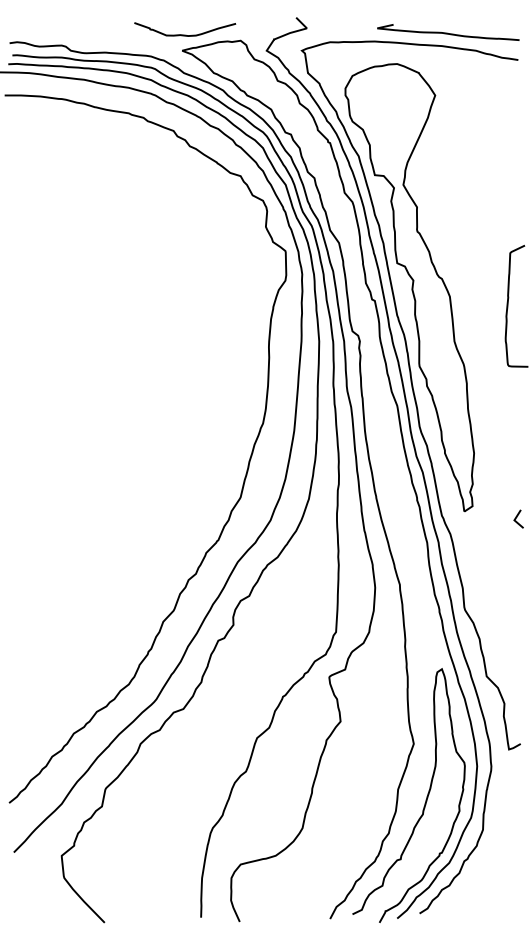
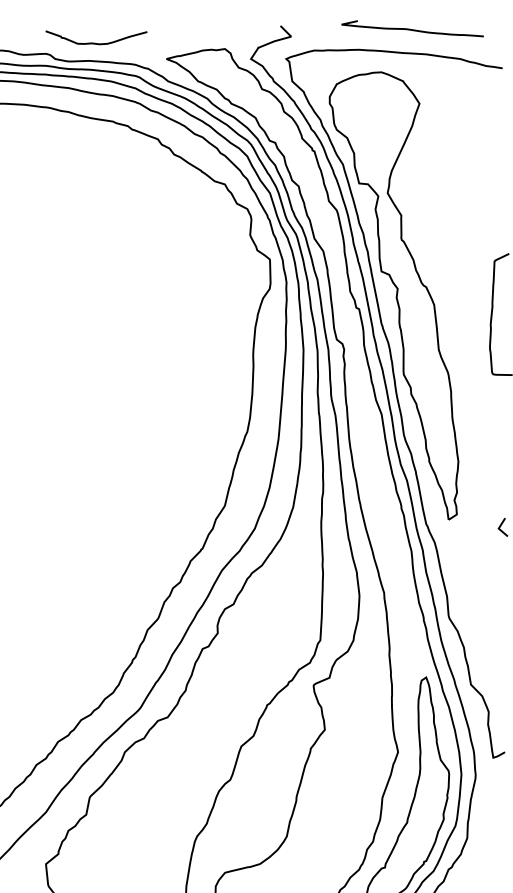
curve: (447, 32) -> (411, 28), moved
curve: (185, 34) -> (96, 42), moved

